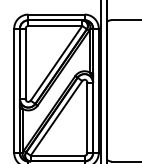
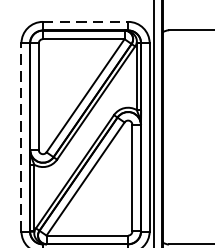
line: (57, 14) -> (87, 21), solid -> dashed
line: (14, 90) -> (21, 136), solid -> dashed

